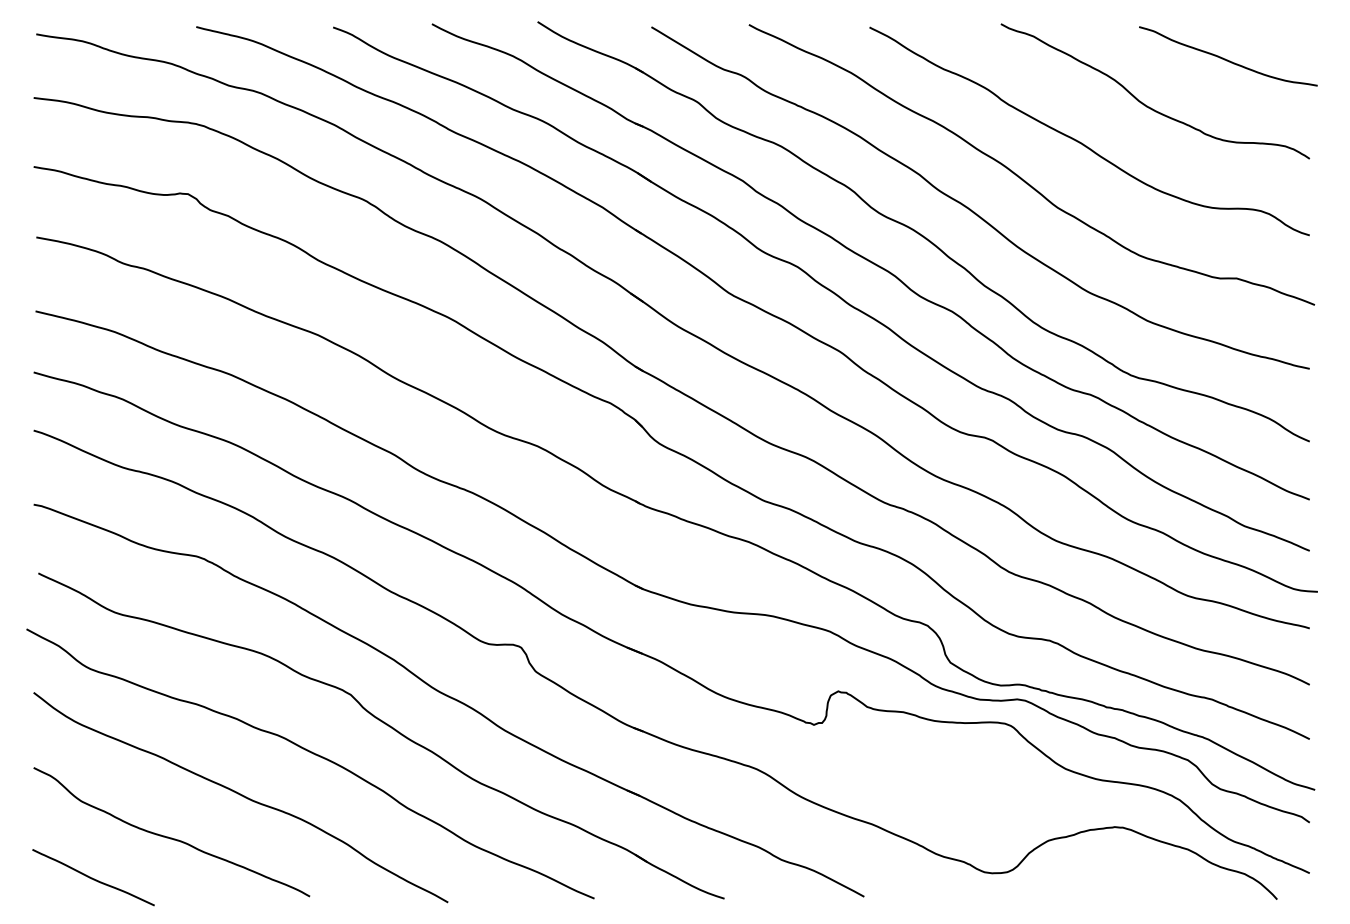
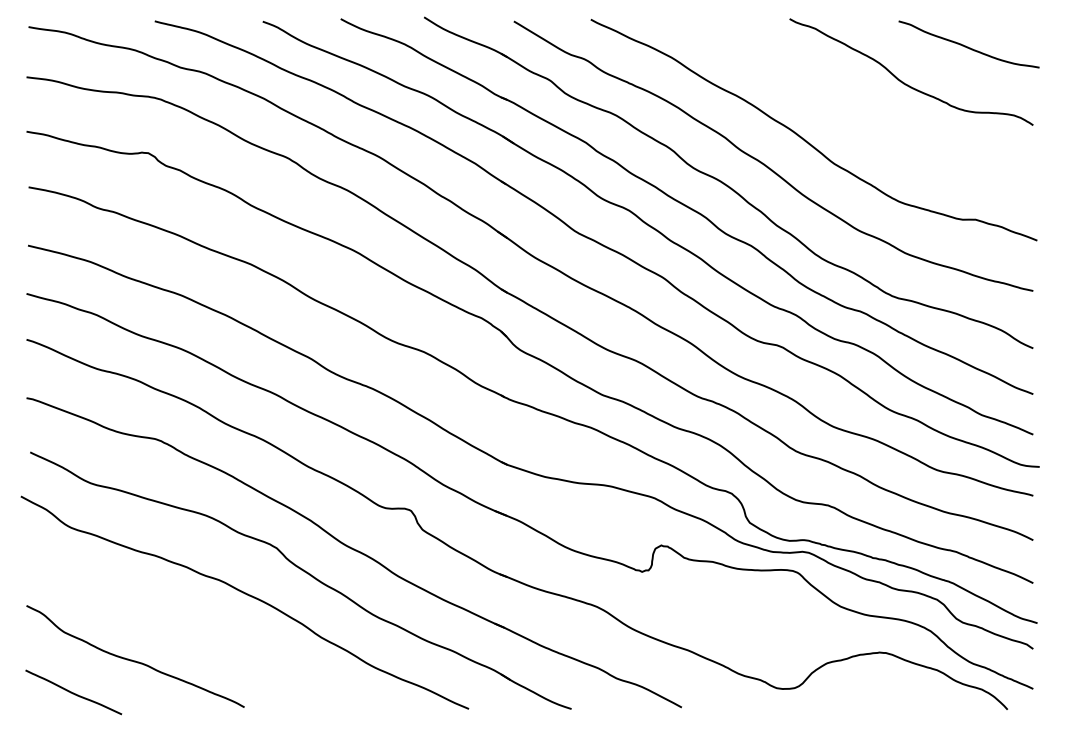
curve: (1083, 142) -> (854, 112), removed
curve: (241, 796) -> (190, 628), removed

